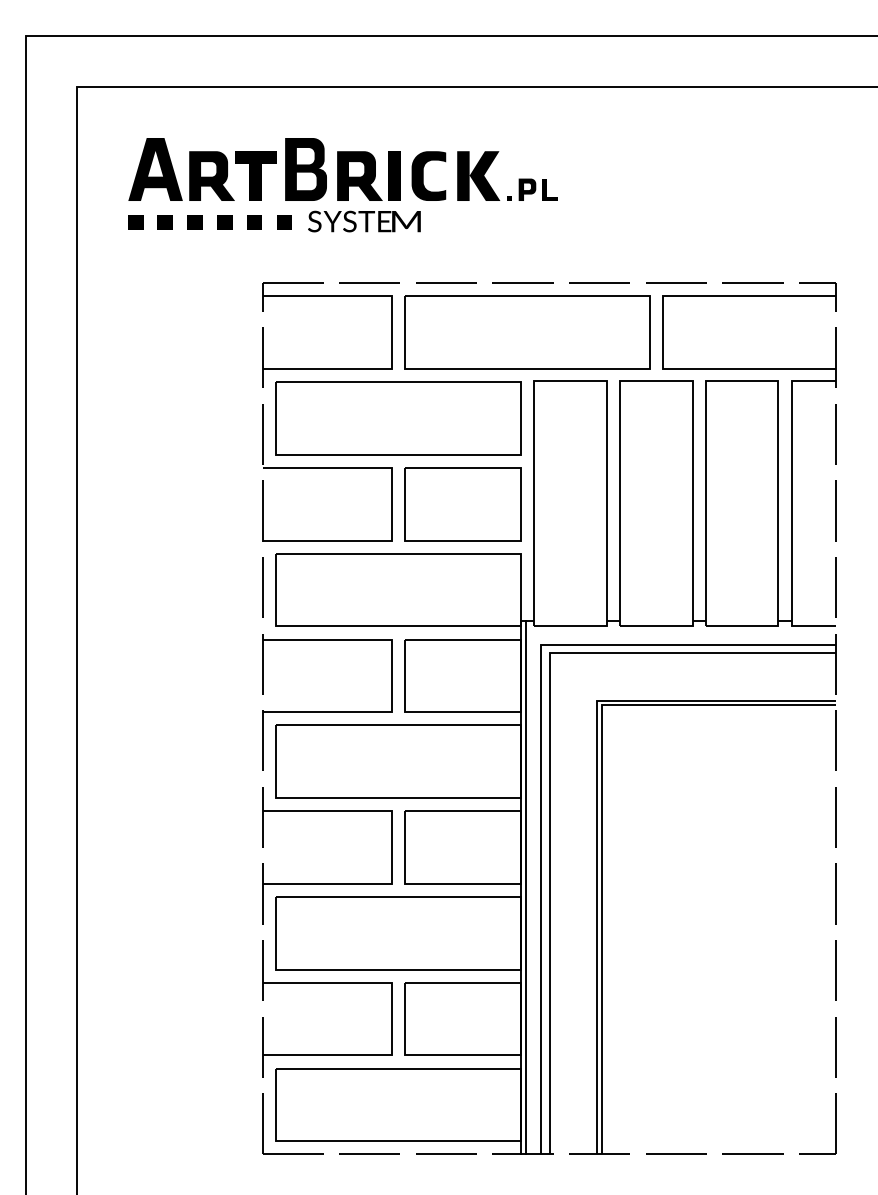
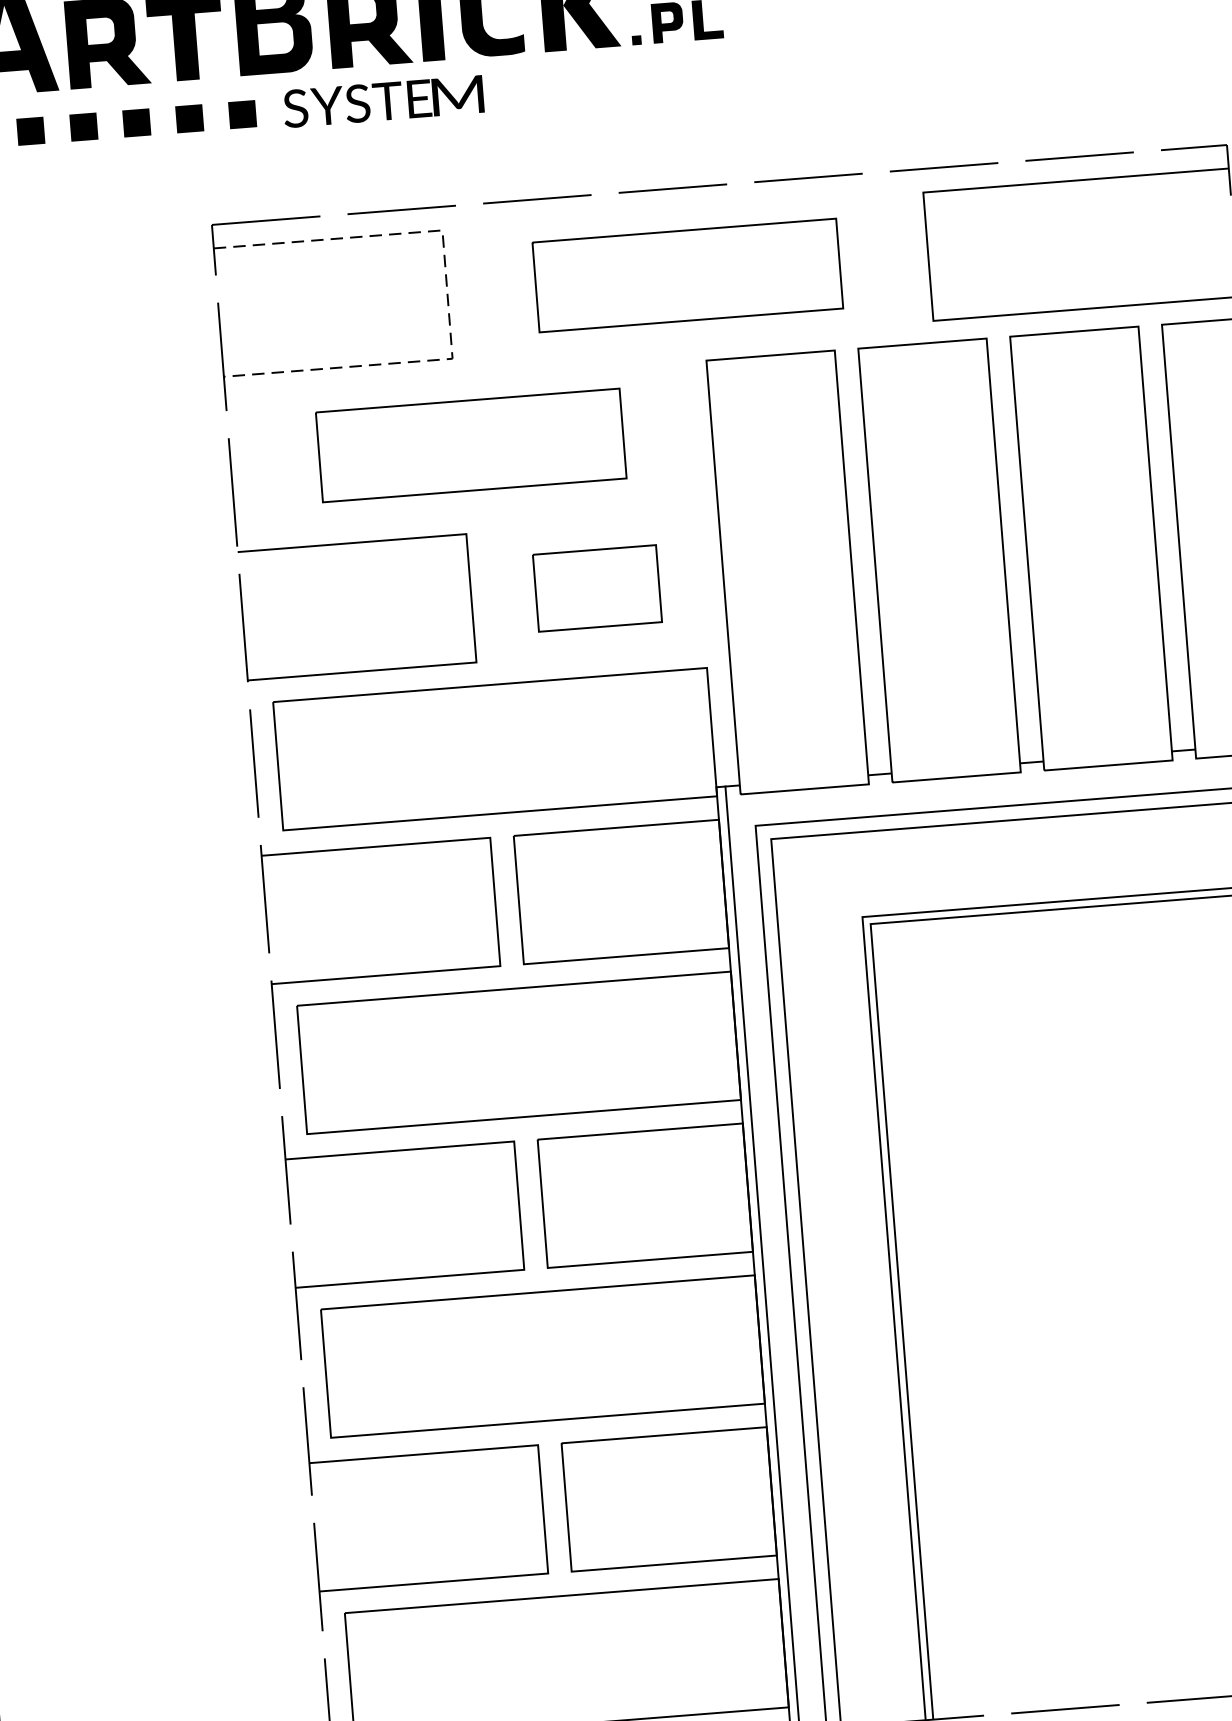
part: (527, 332) -> (687, 275), size x0.7
line: (391, 333) -> (447, 295), solid -> dashed
part: (398, 418) -> (471, 445), size x0.7
part: (462, 504) -> (596, 588), size x0.6

